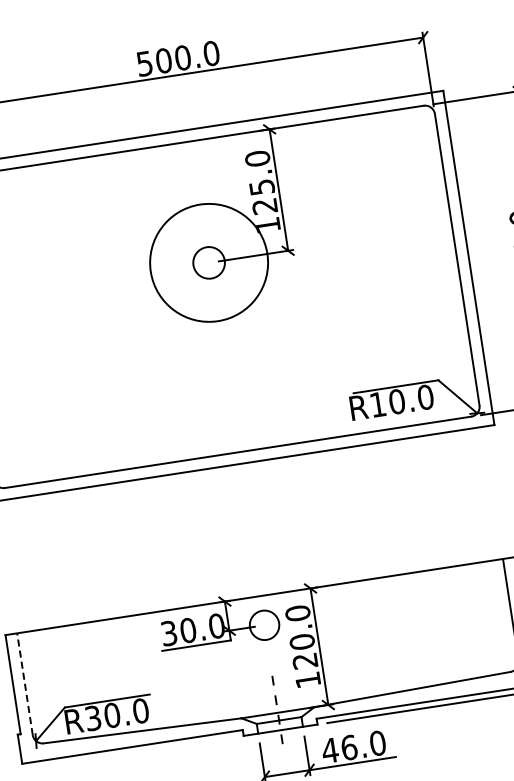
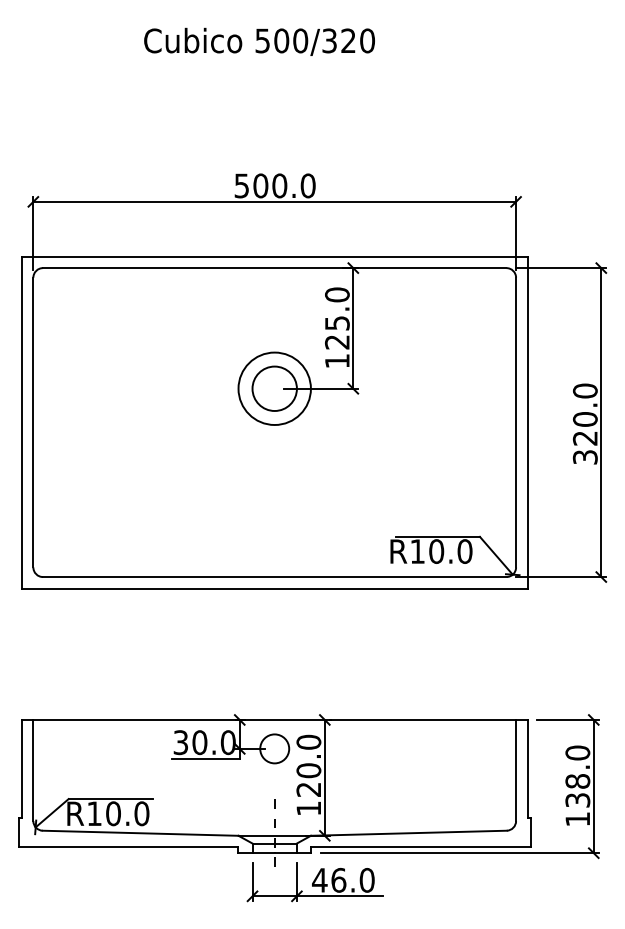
circle: (208, 262) -> (274, 388), size x0.62
circle: (208, 262) -> (274, 388), size x1.43
line: (25, 684) -> (33, 770), dashed -> solid
text: (93, 718) -> (94, 813), R30.0 -> R10.0

